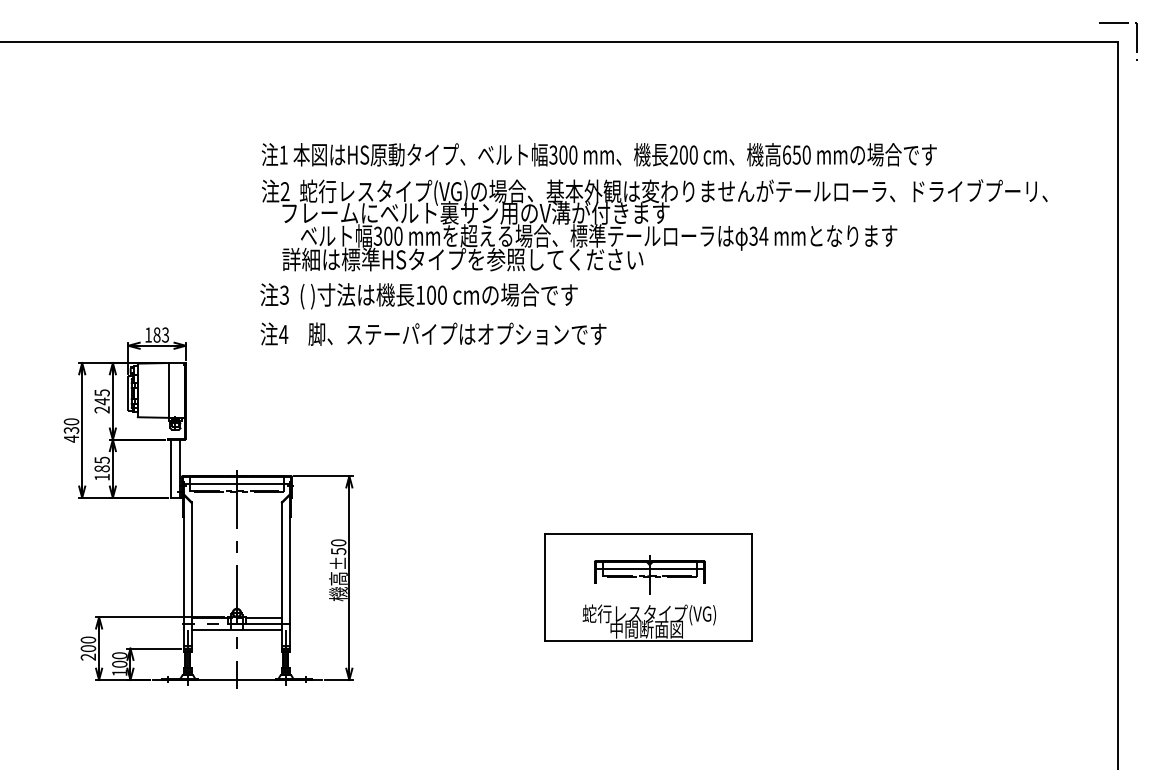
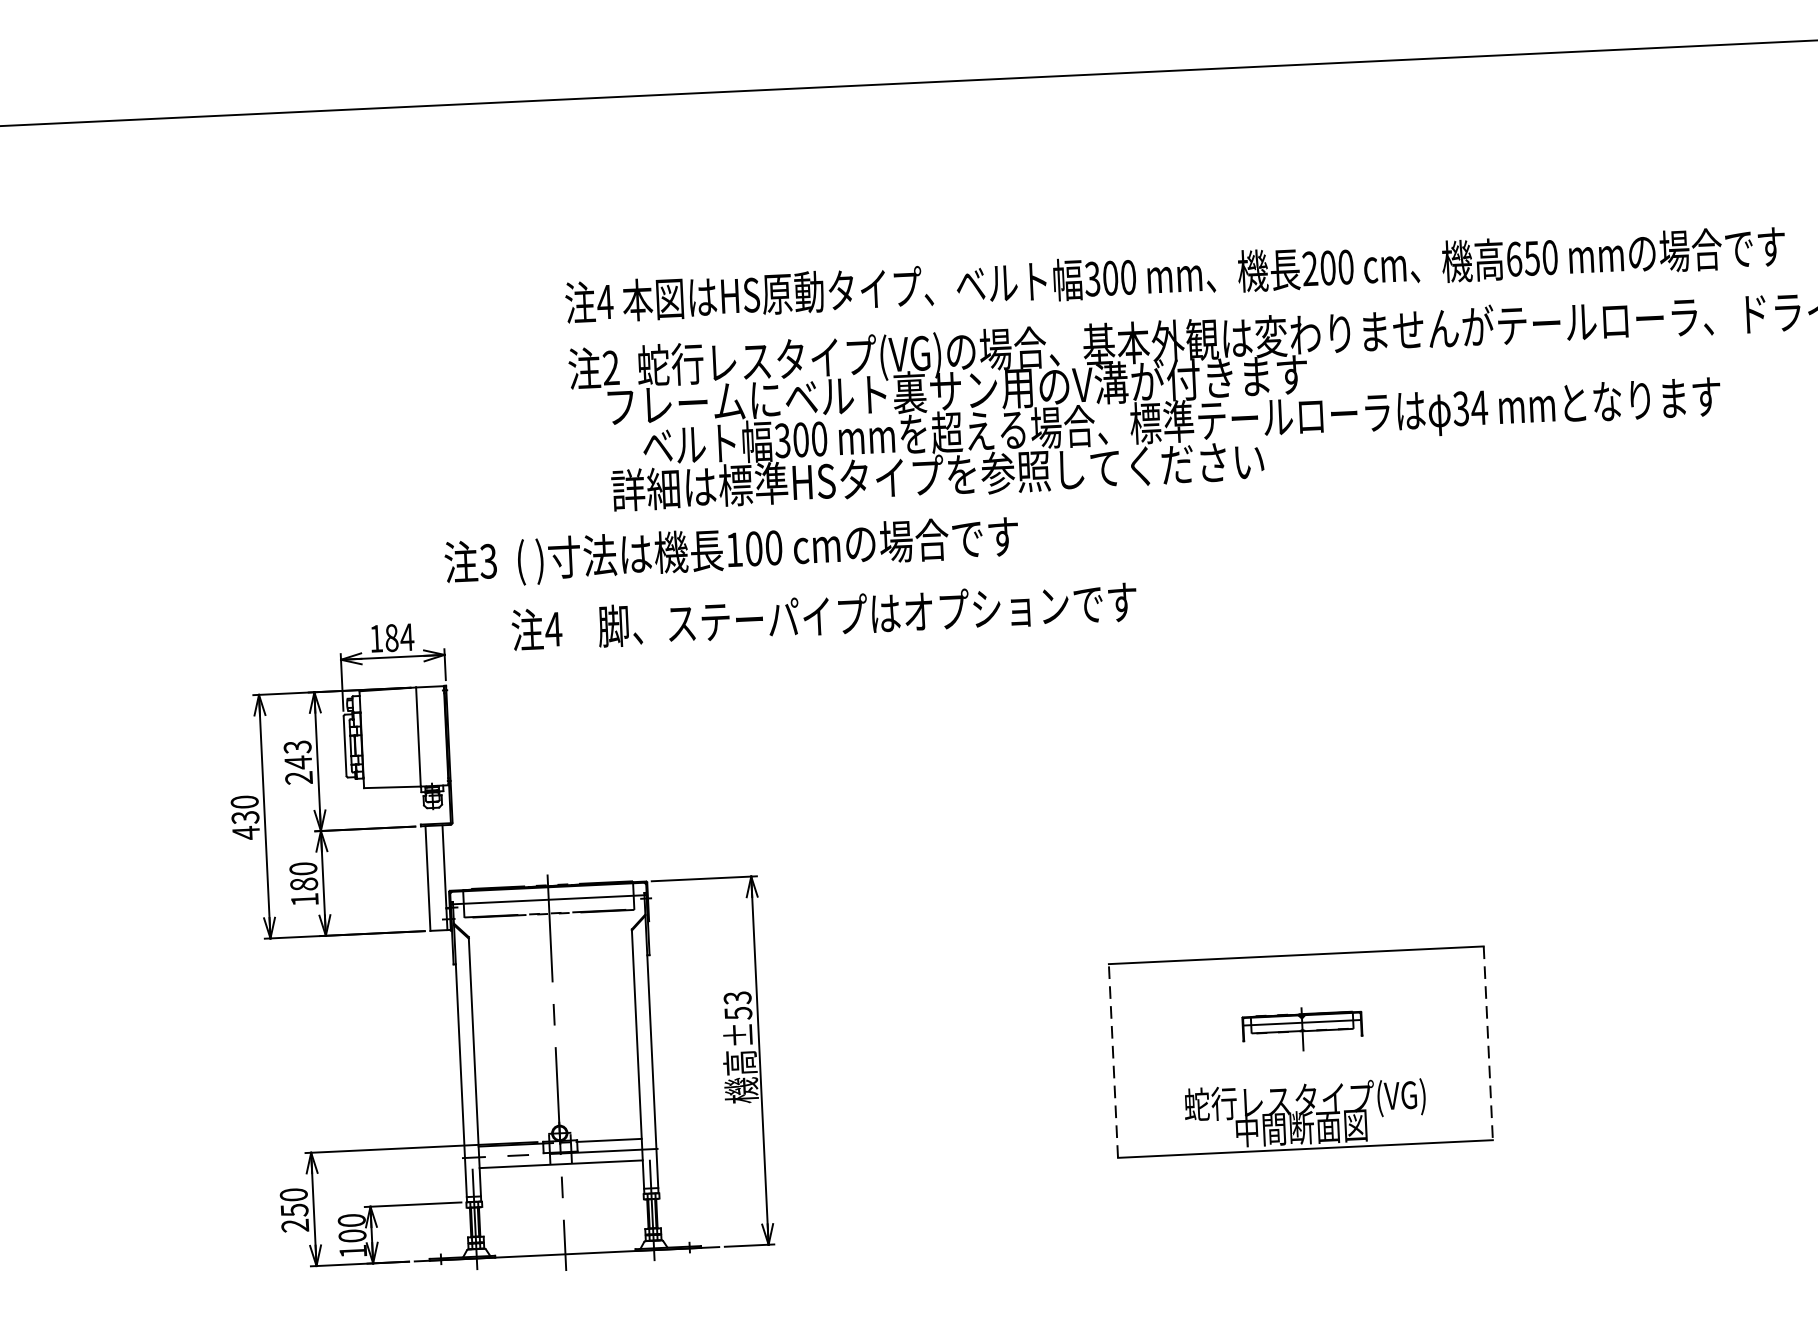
text: (283, 154) -> (604, 301), 1 -> 4
text: (418, 296) -> (730, 552), moved
text: (433, 333) -> (824, 614), moved
text: (165, 334) -> (407, 636), 183 -> 184
text: (101, 392) -> (296, 746), 245 -> 243
text: (101, 459) -> (302, 867), 185 -> 180
text: (338, 542) -> (737, 997), ±50 -> ±53
part: (649, 574) -> (1301, 1028), size x0.6
line: (544, 587) -> (1113, 1061), solid -> dashed
line: (752, 587) -> (1488, 1043), solid -> dashed
text: (87, 648) -> (292, 1210), 200 -> 250

